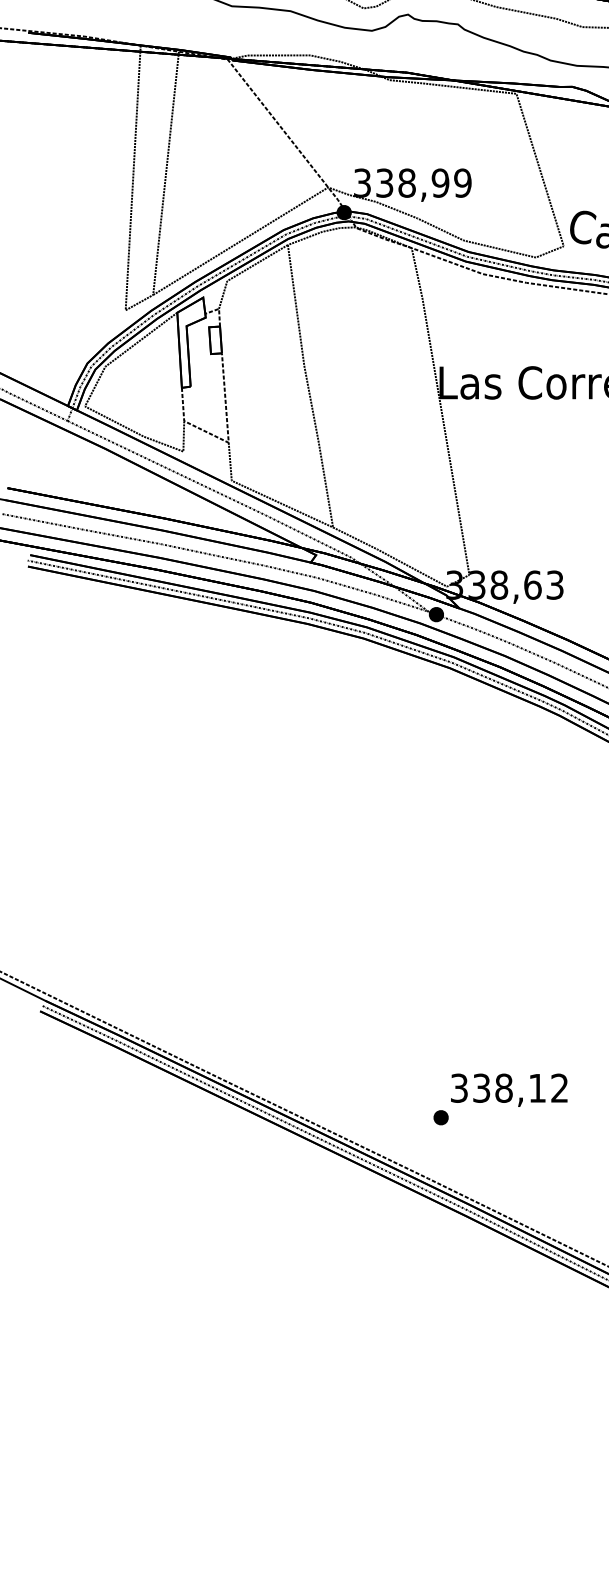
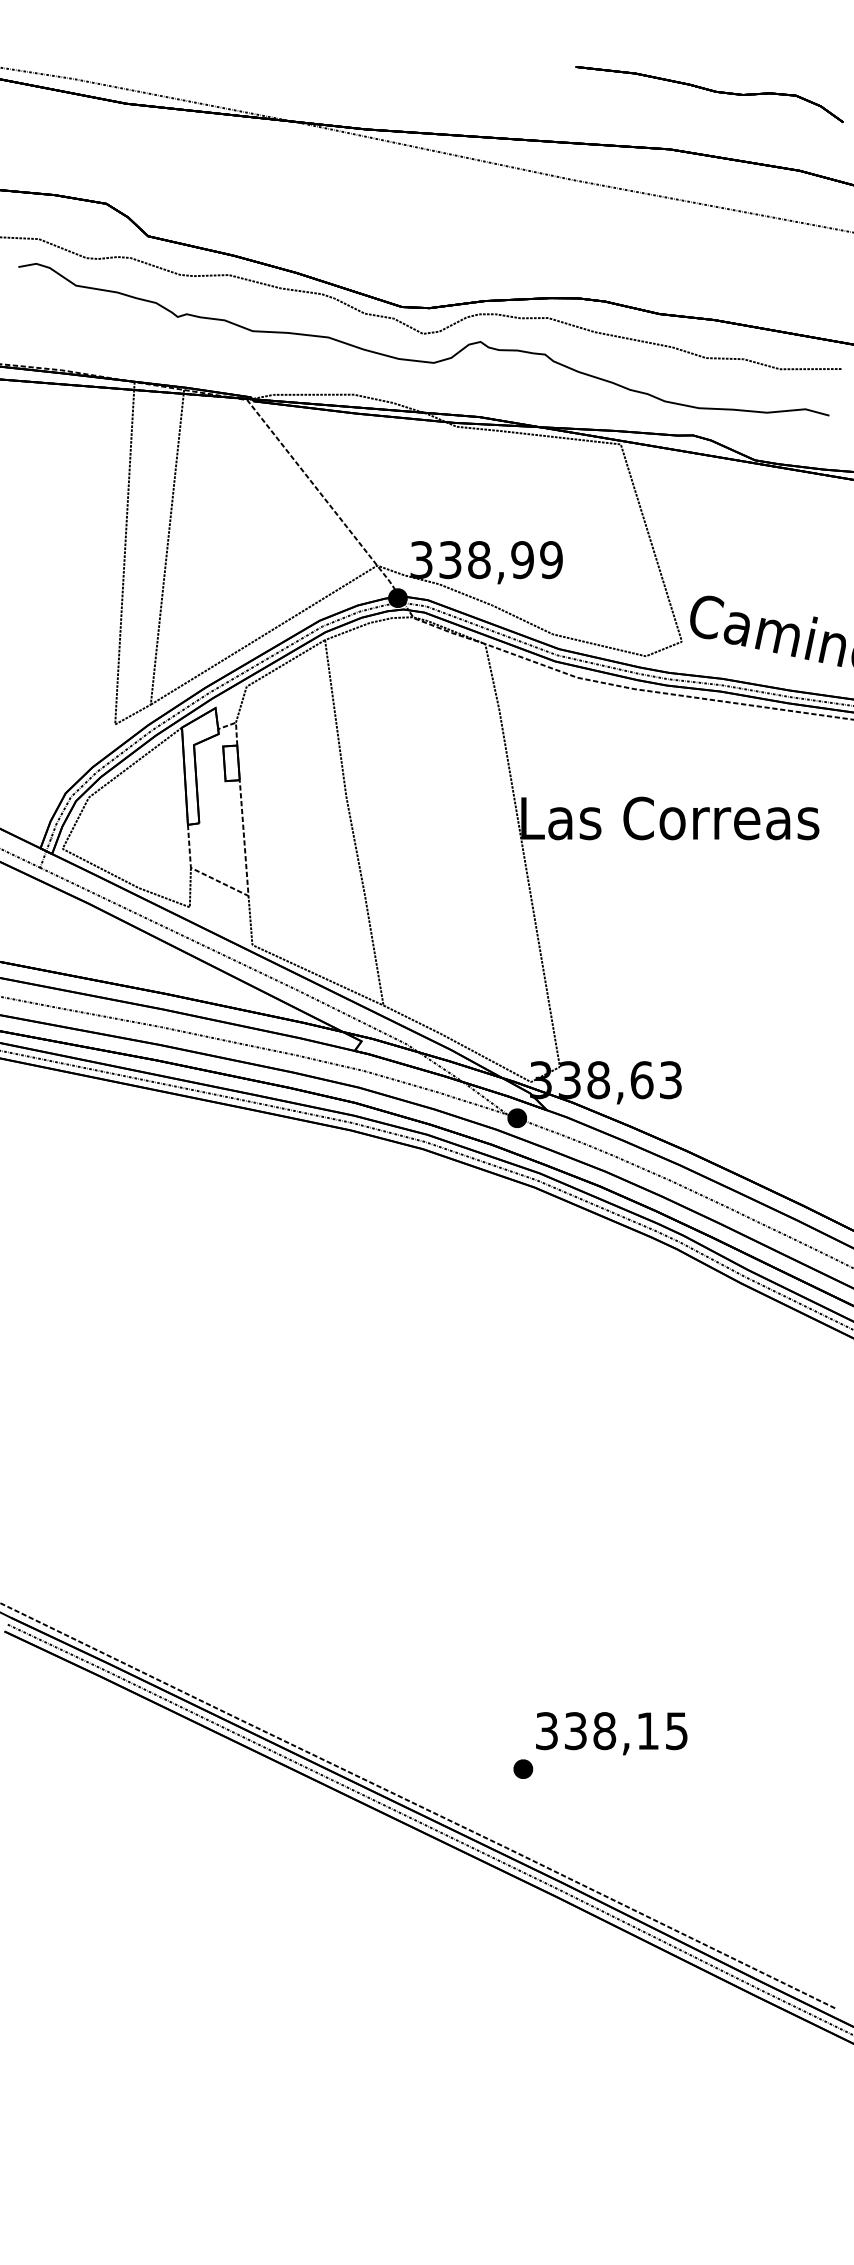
text: (559, 1088) -> (676, 1731), 338,12 -> 338,15

